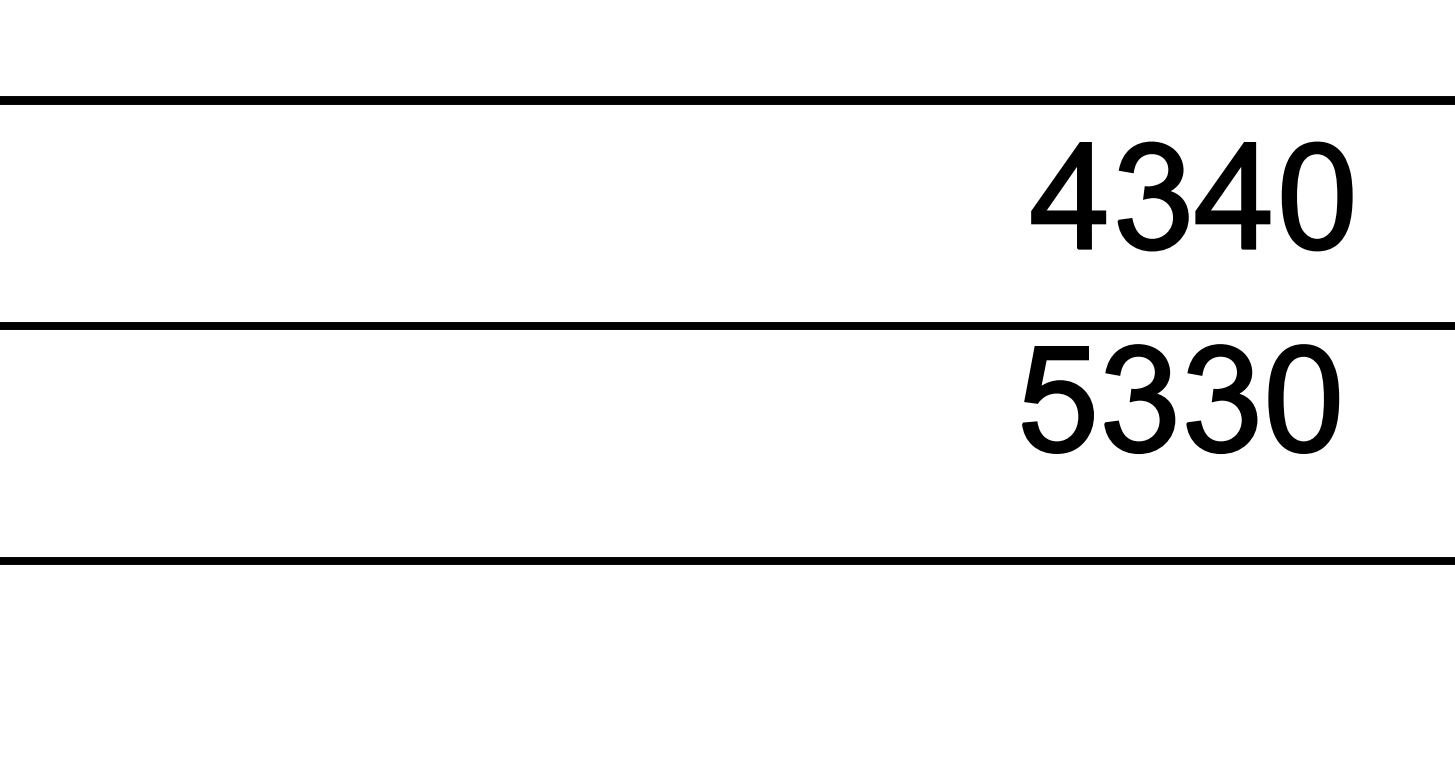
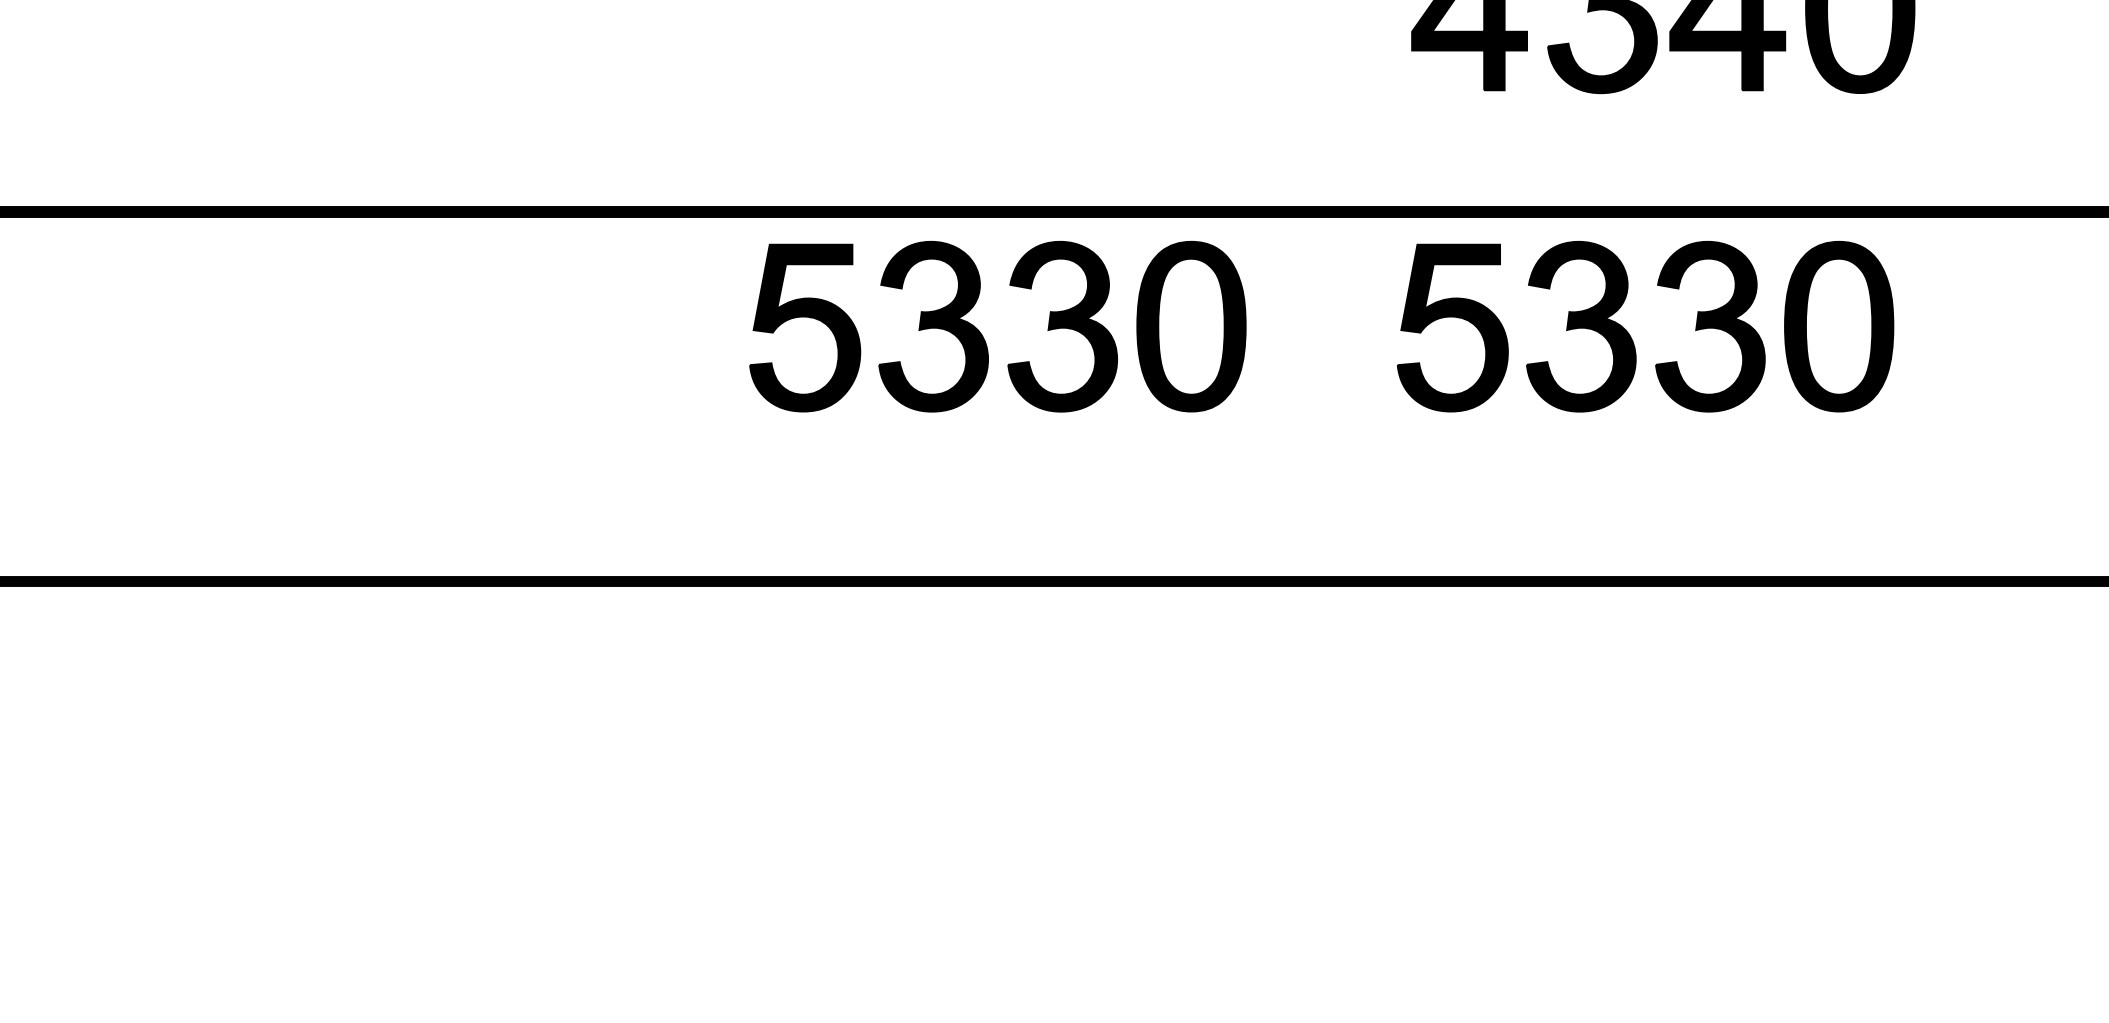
part: (759, 404) -> (983, 335), added

